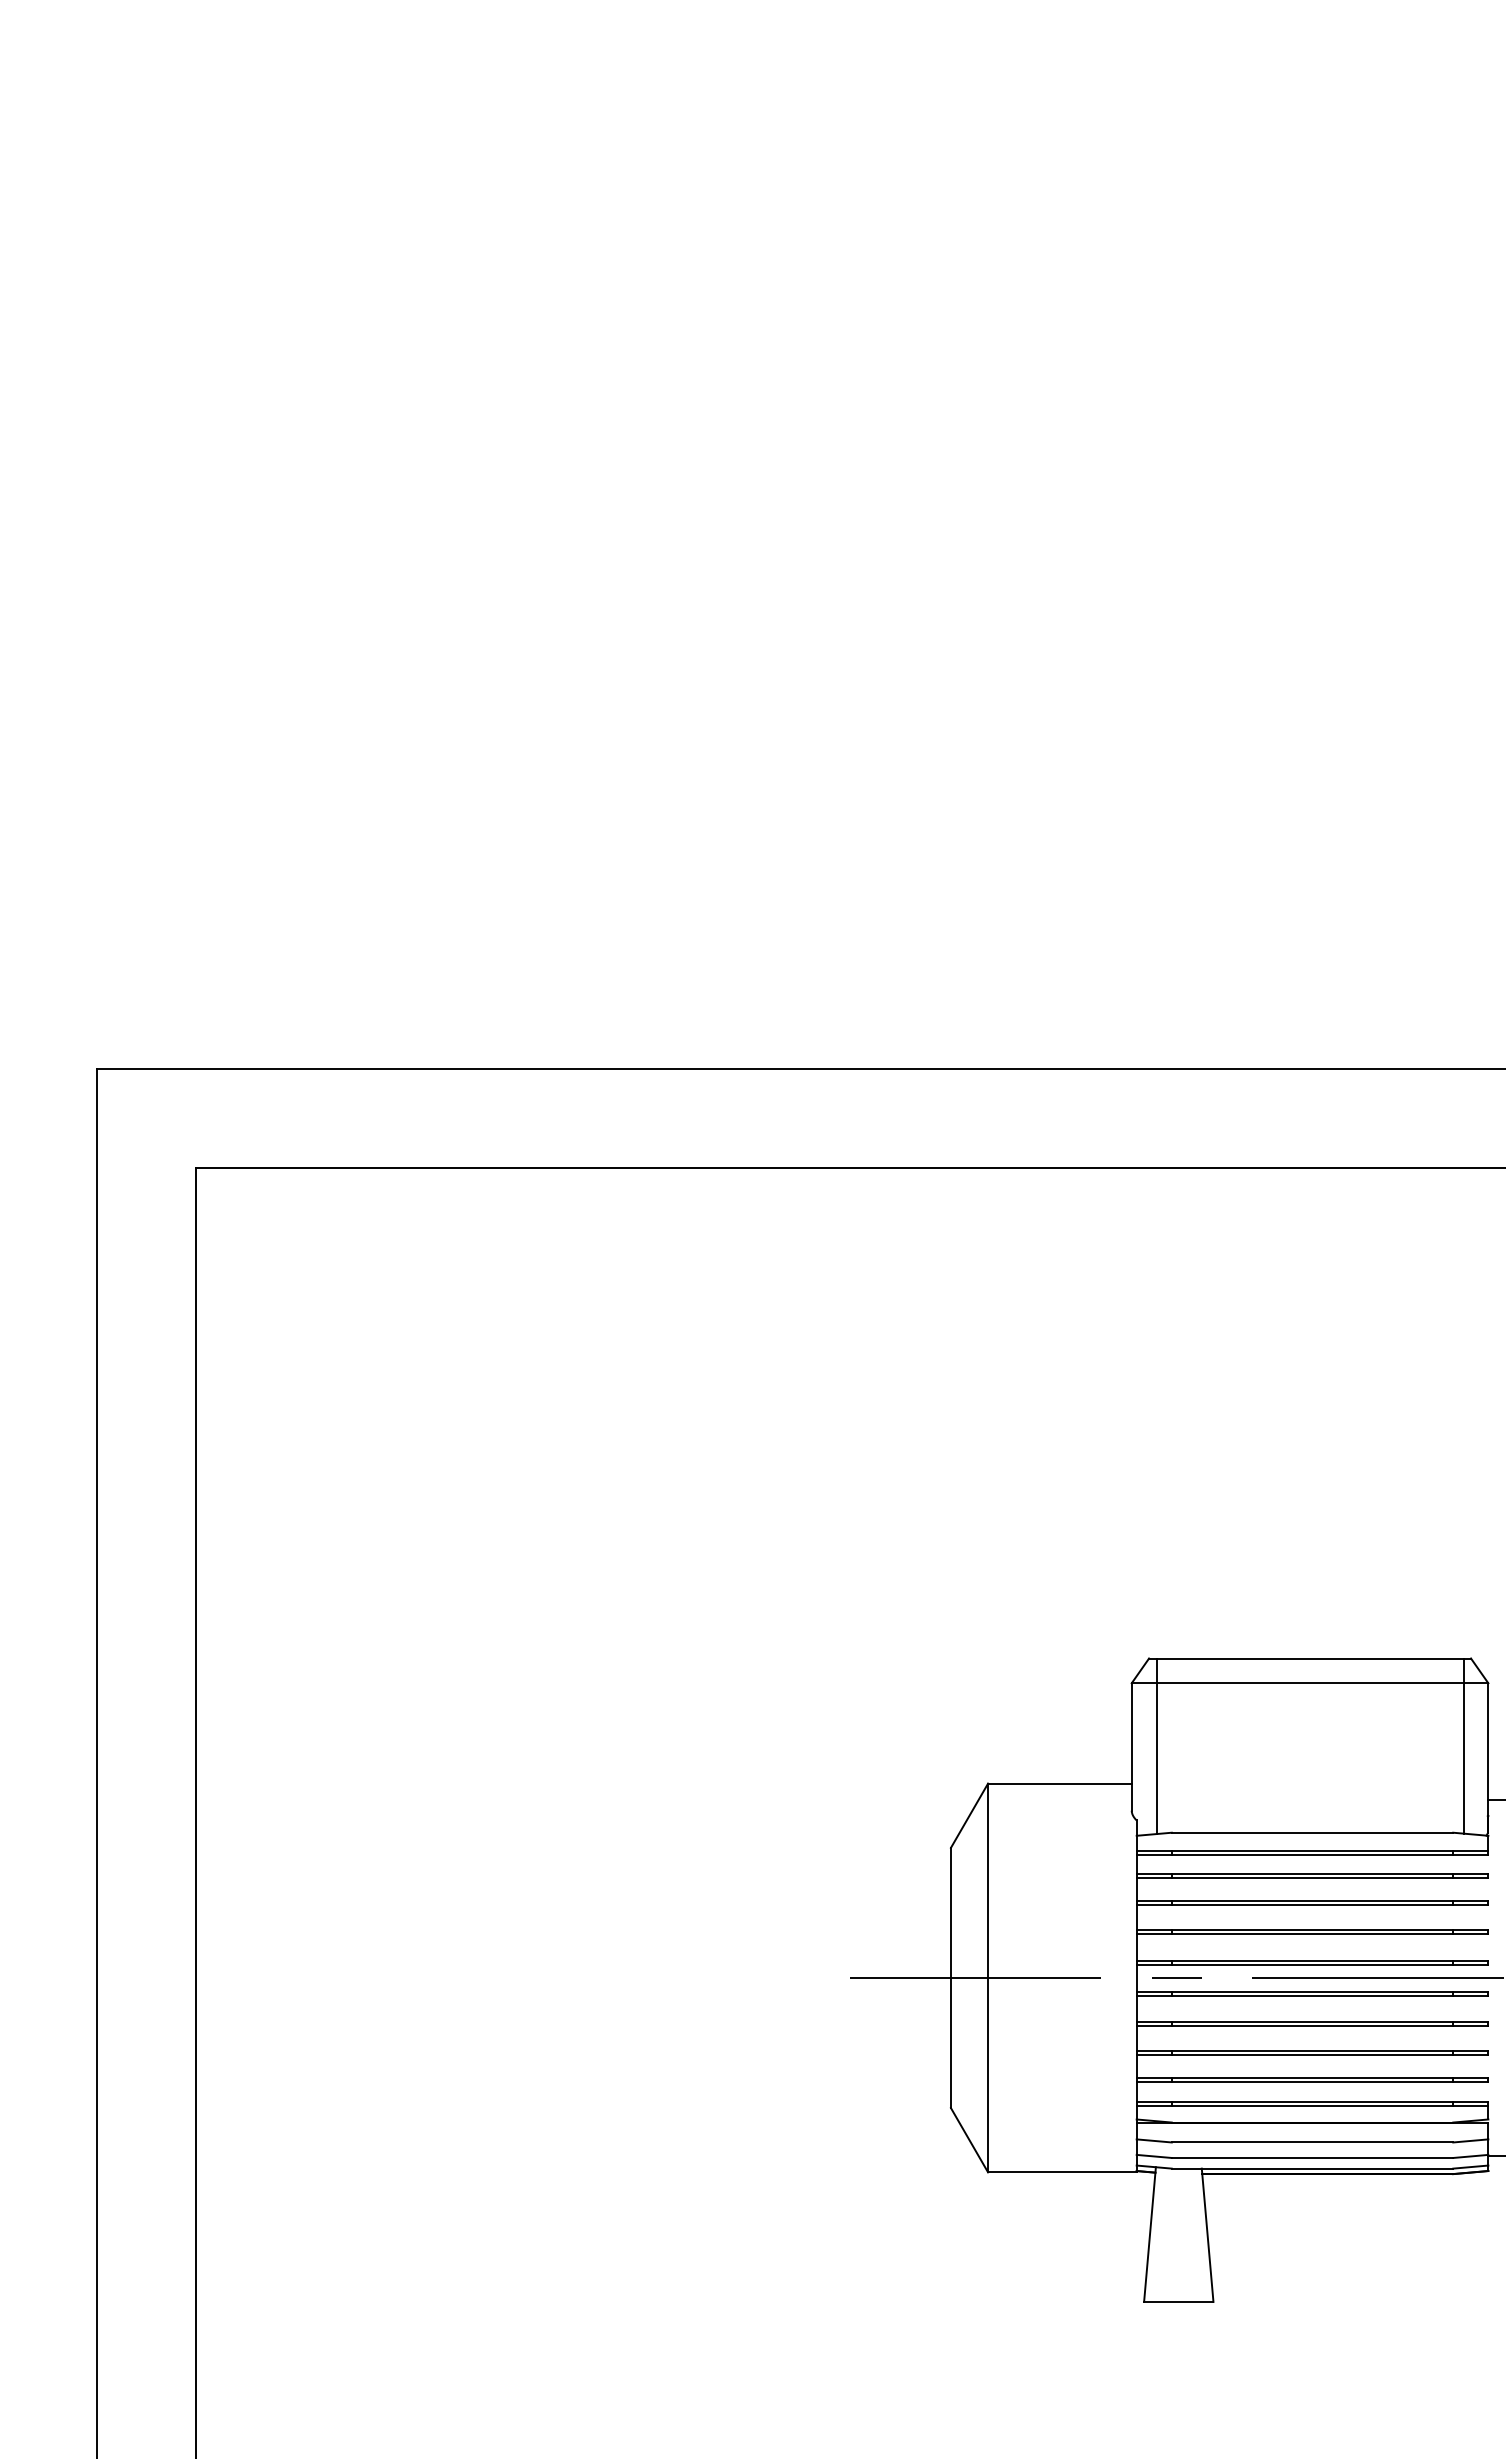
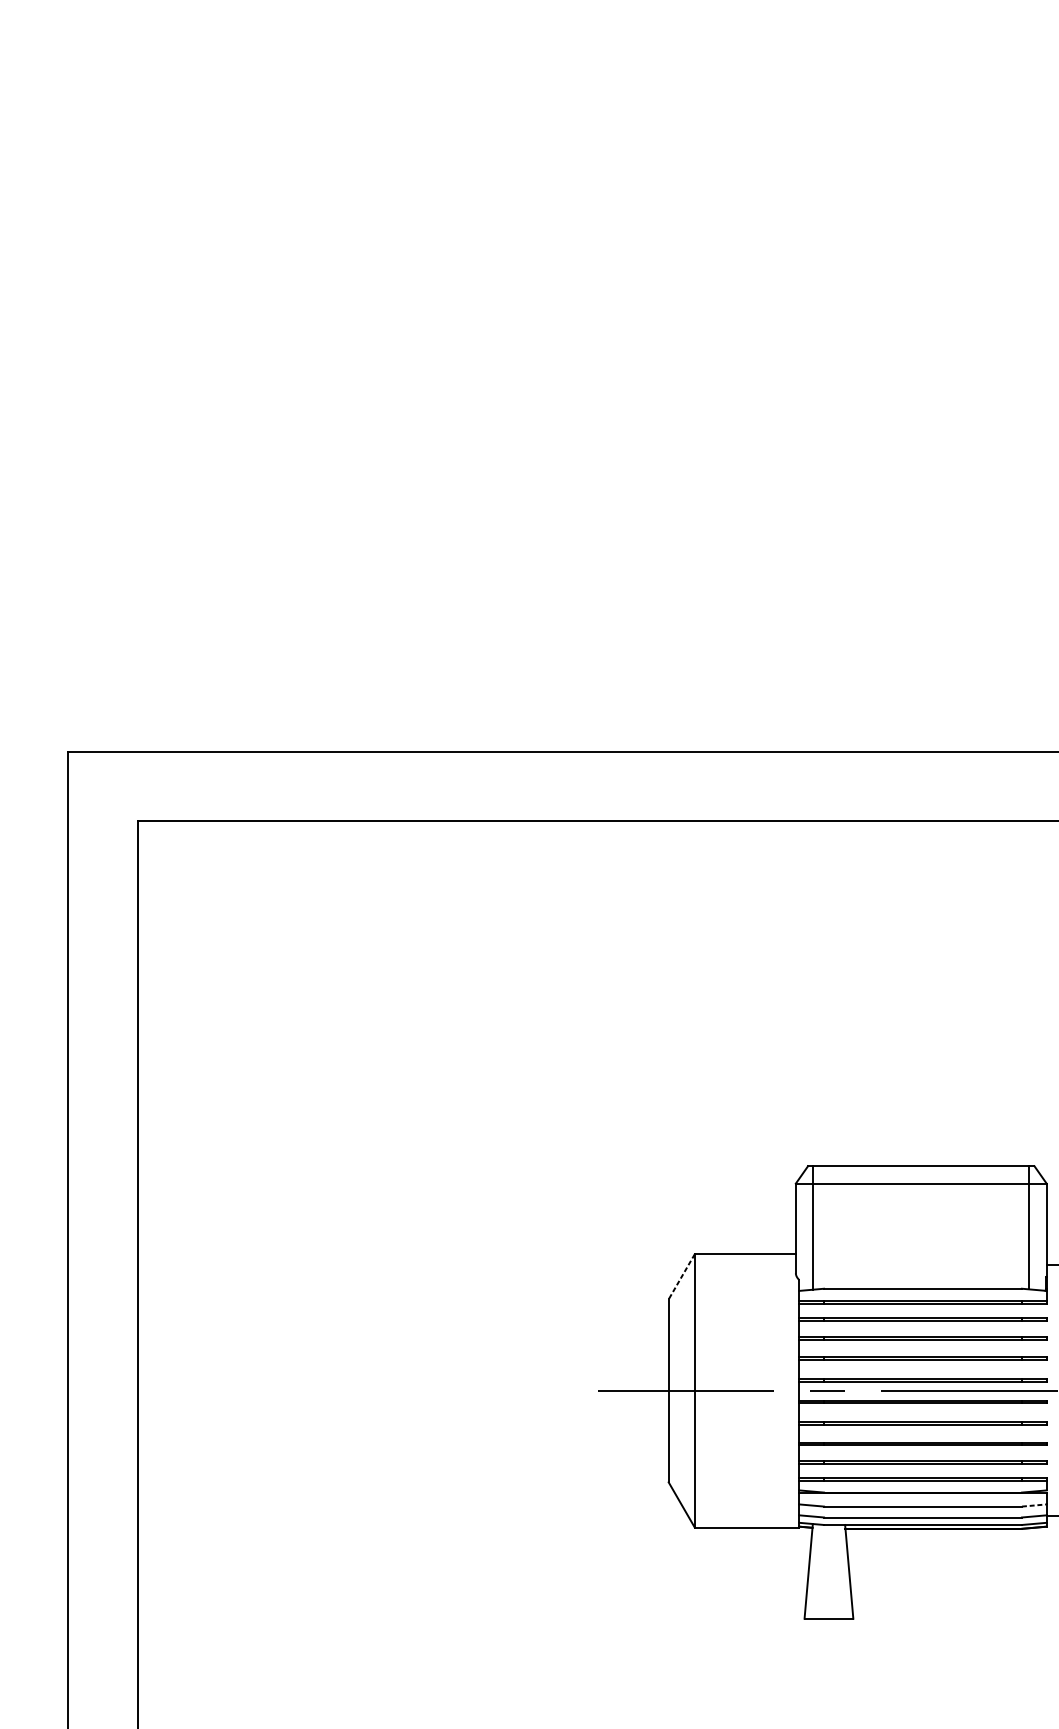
line: (969, 1816) -> (681, 1277), solid -> dashed
line: (1470, 2140) -> (1034, 1505), solid -> dashed

